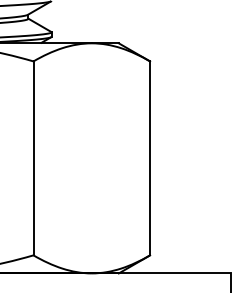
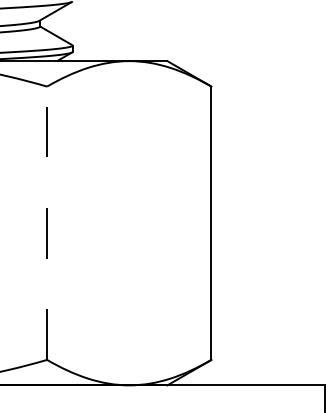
line: (33, 158) -> (47, 223), solid -> dashed

